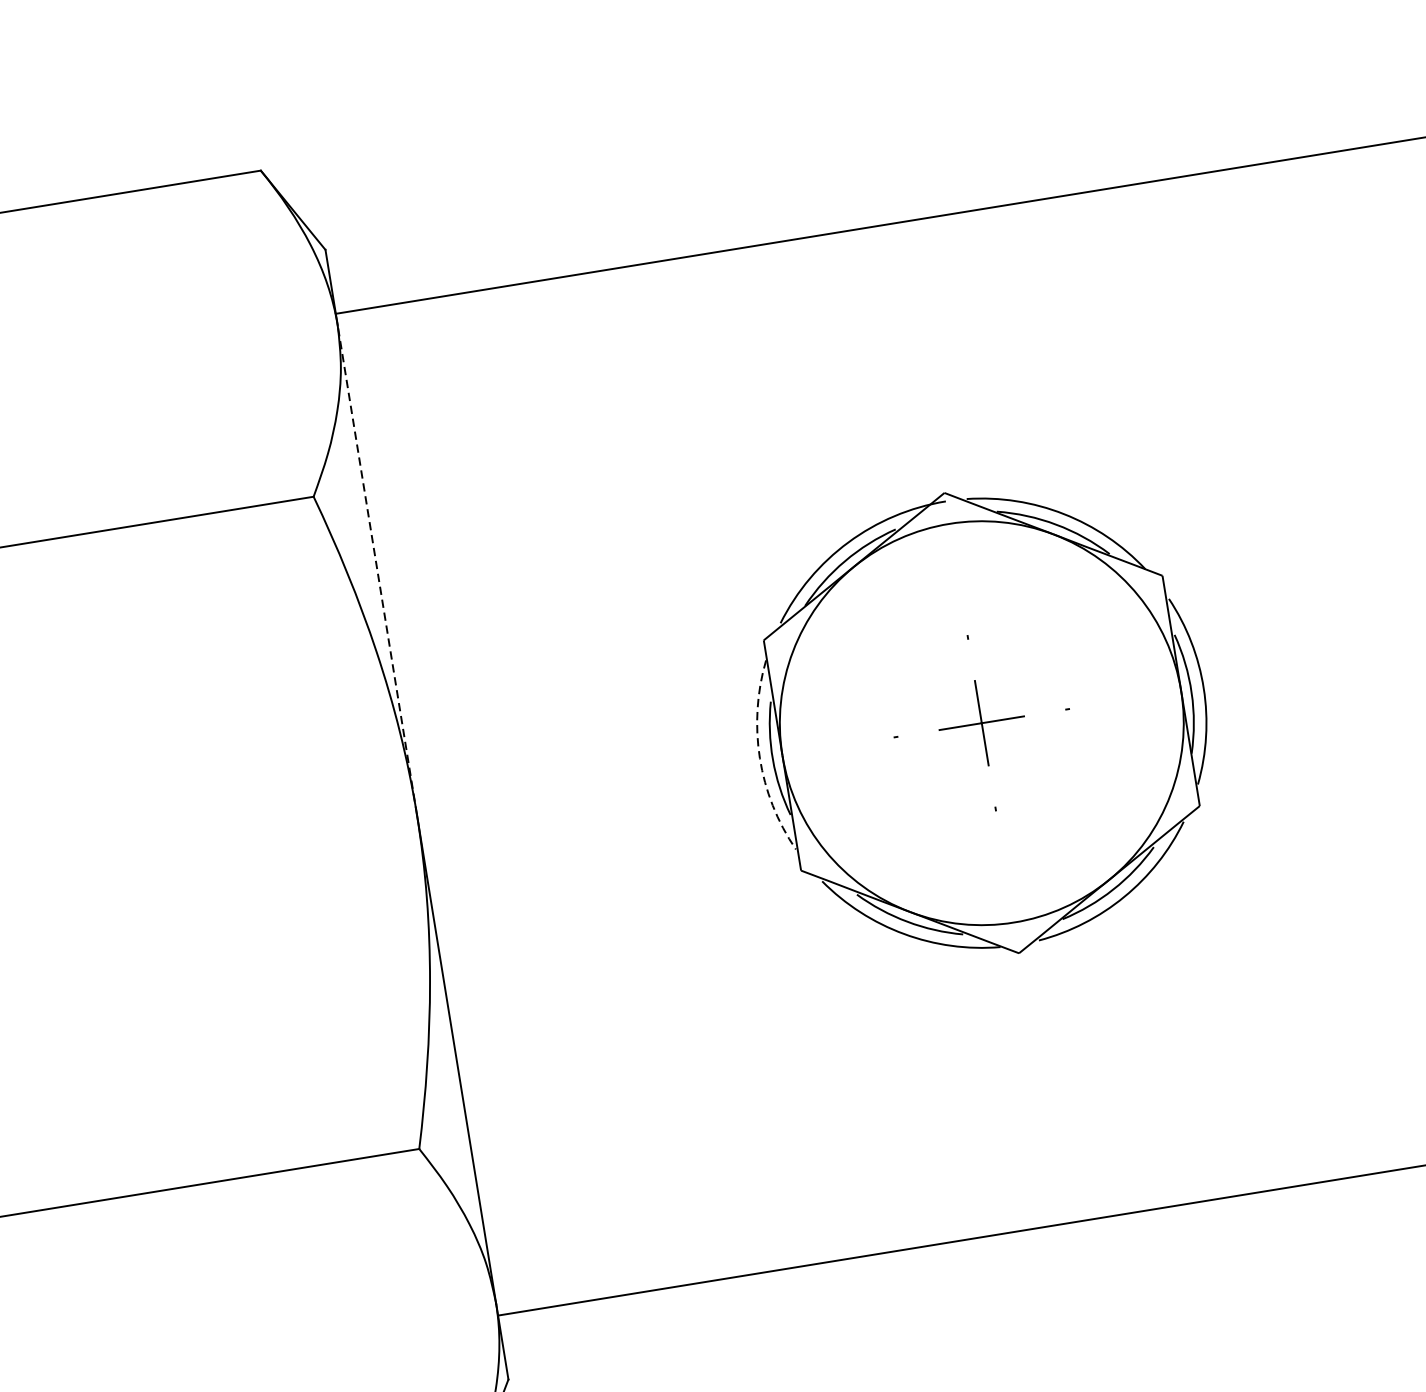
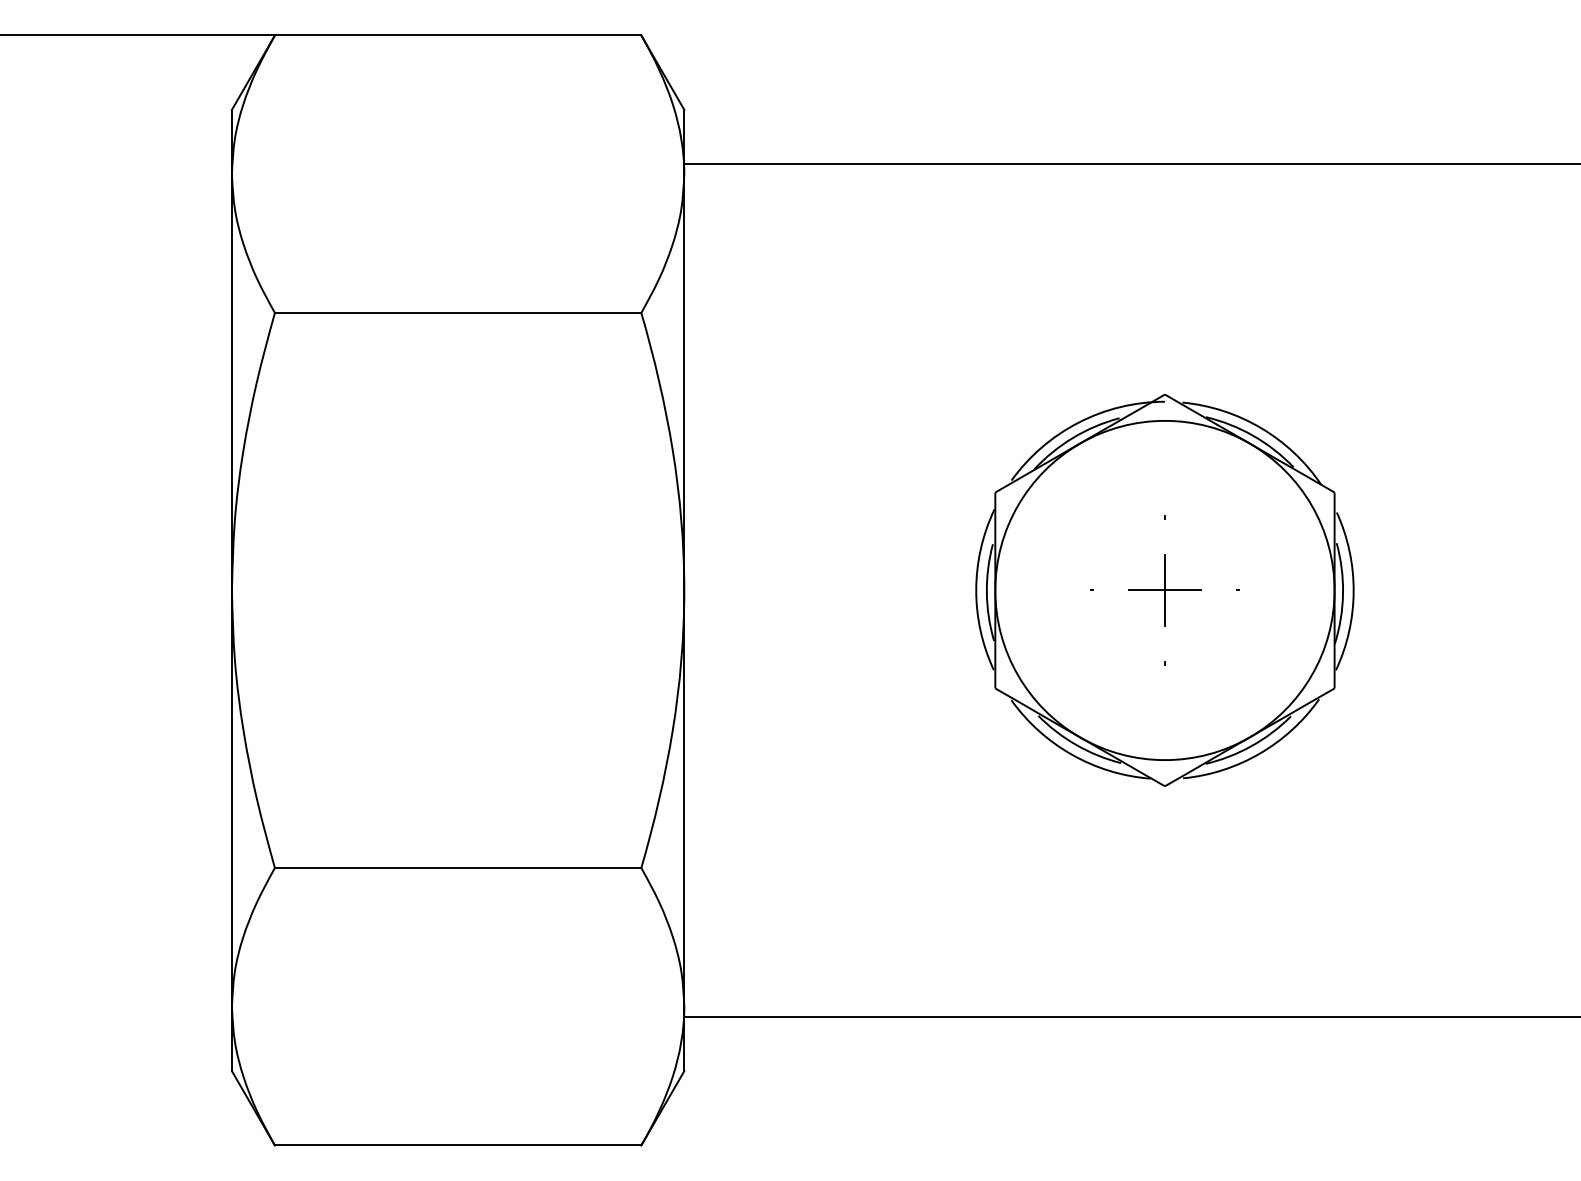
line: (377, 569) -> (684, 381), dashed -> solid
arc: (760, 757) -> (976, 589), dashed -> solid

